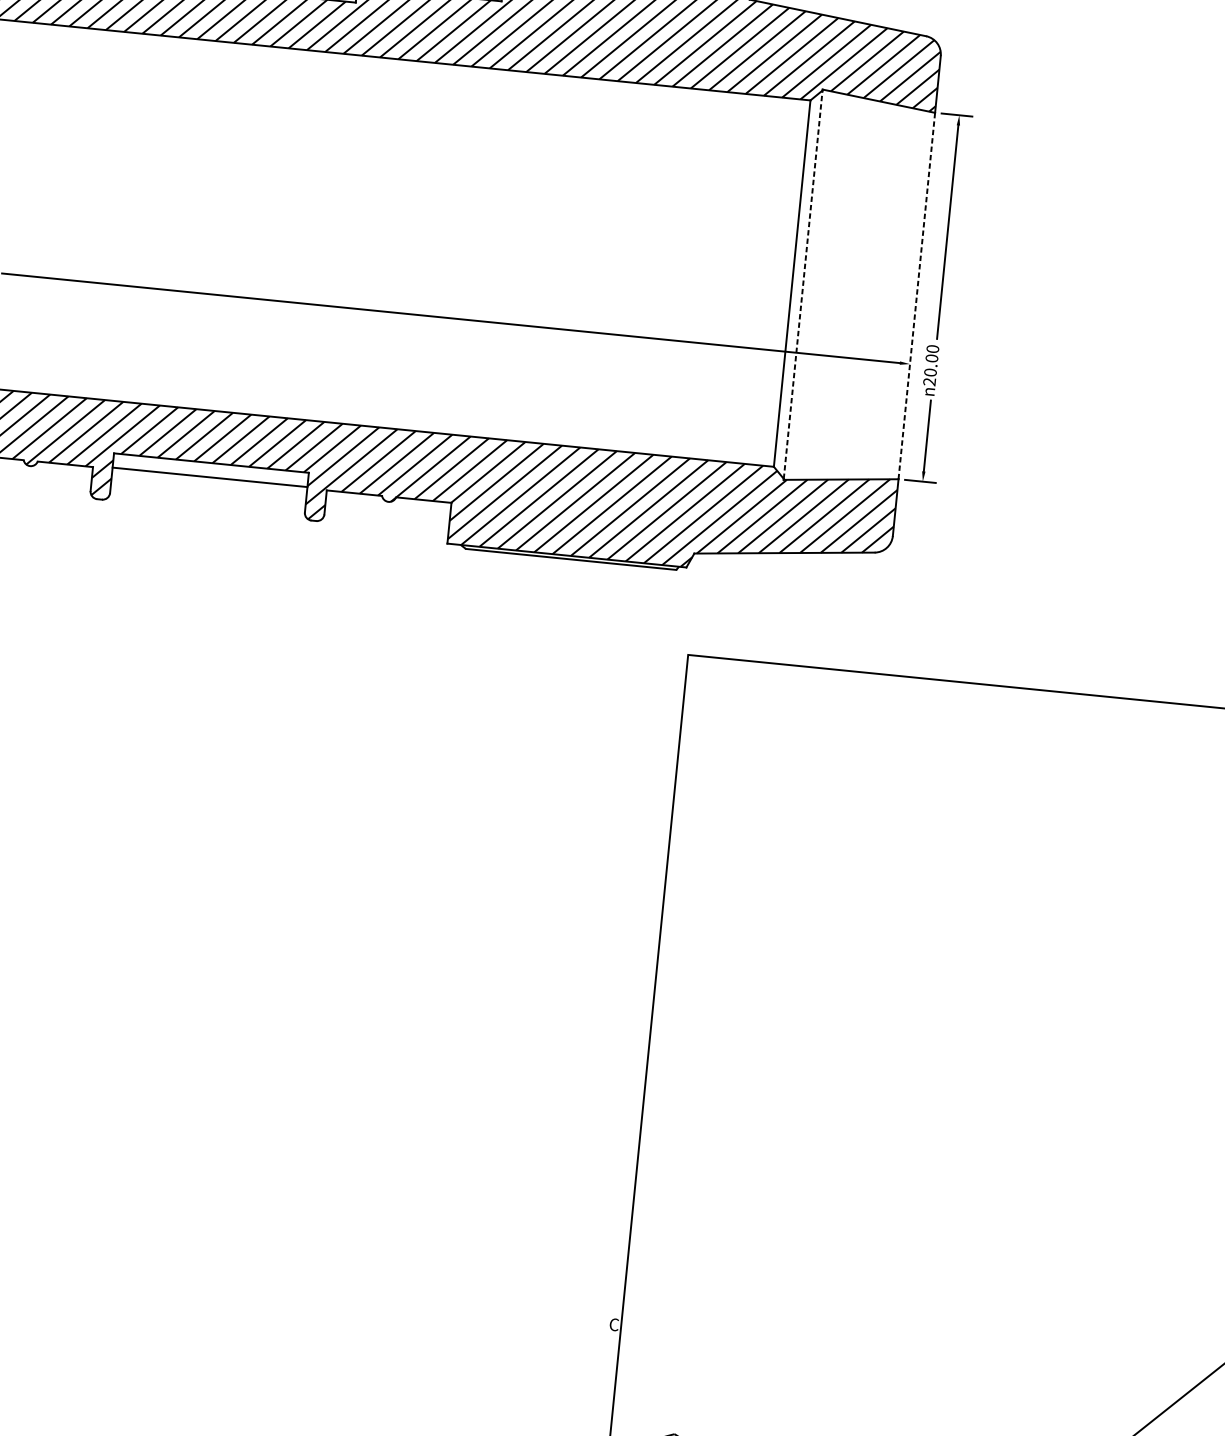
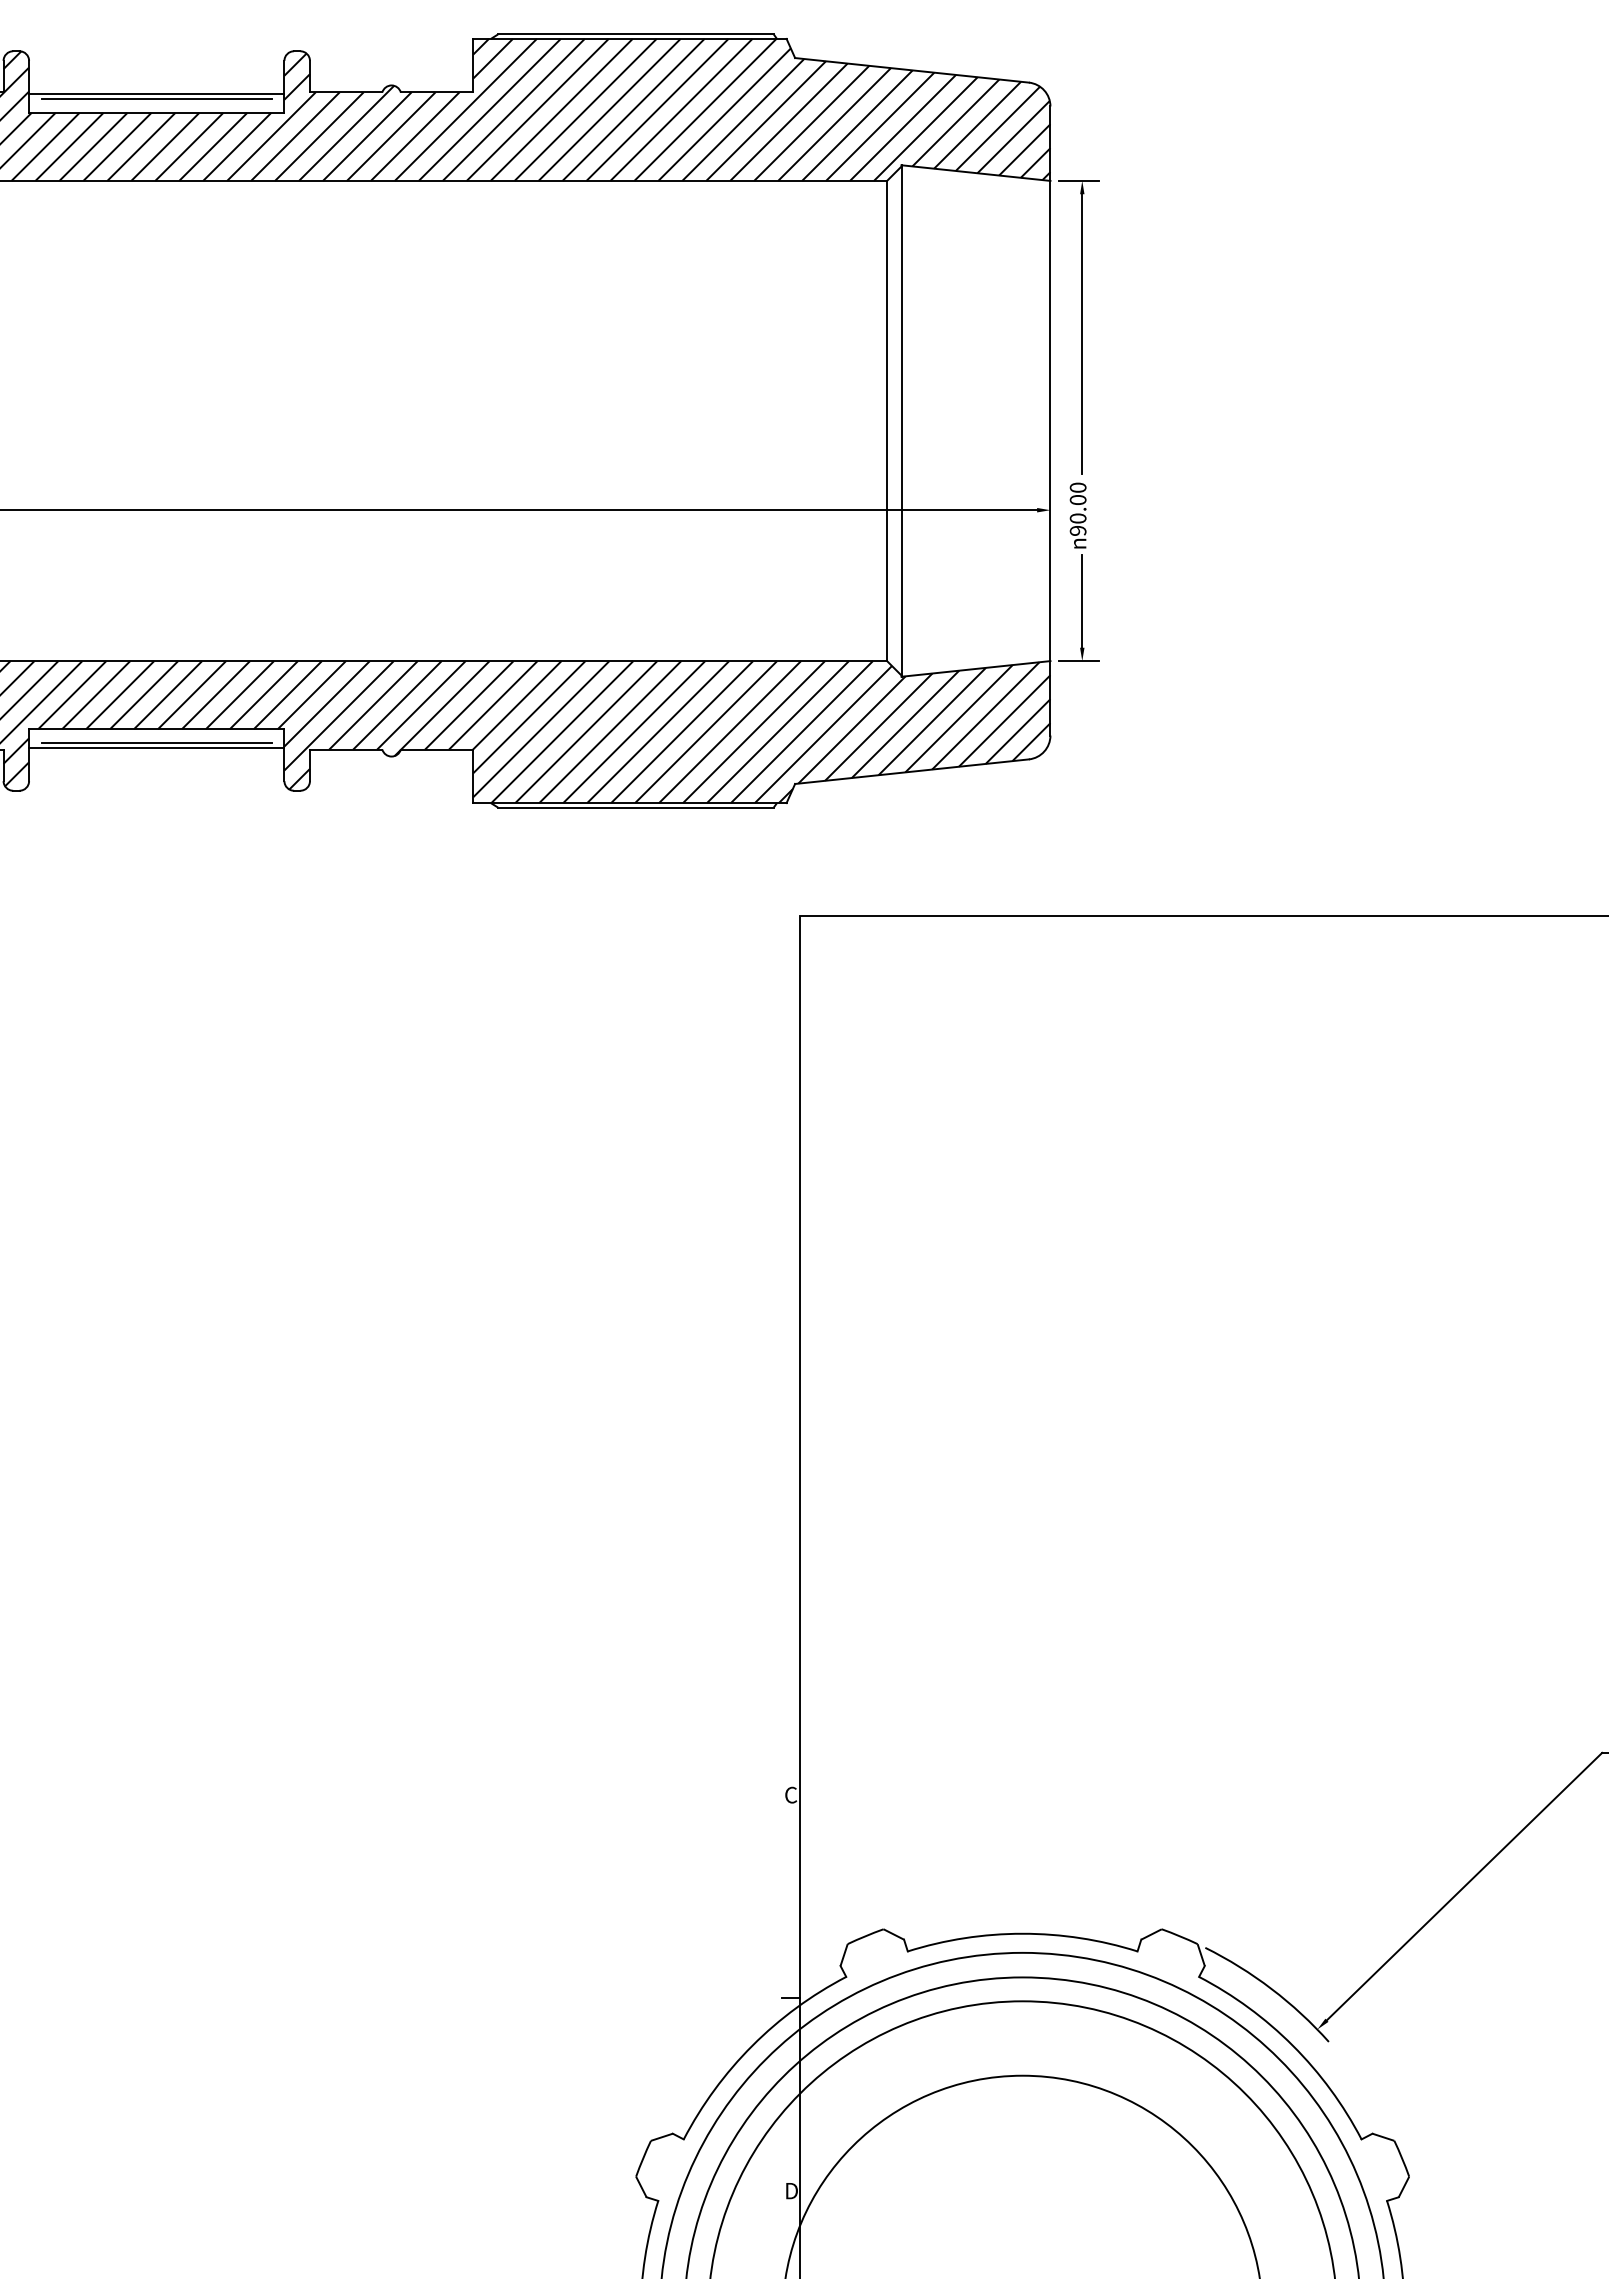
line: (803, 284) -> (901, 420), dashed -> solid
line: (916, 295) -> (1050, 420), dashed -> solid
text: (929, 381) -> (1078, 530), 20.00 -> 90.00
line: (210, 474) -> (156, 743), added

